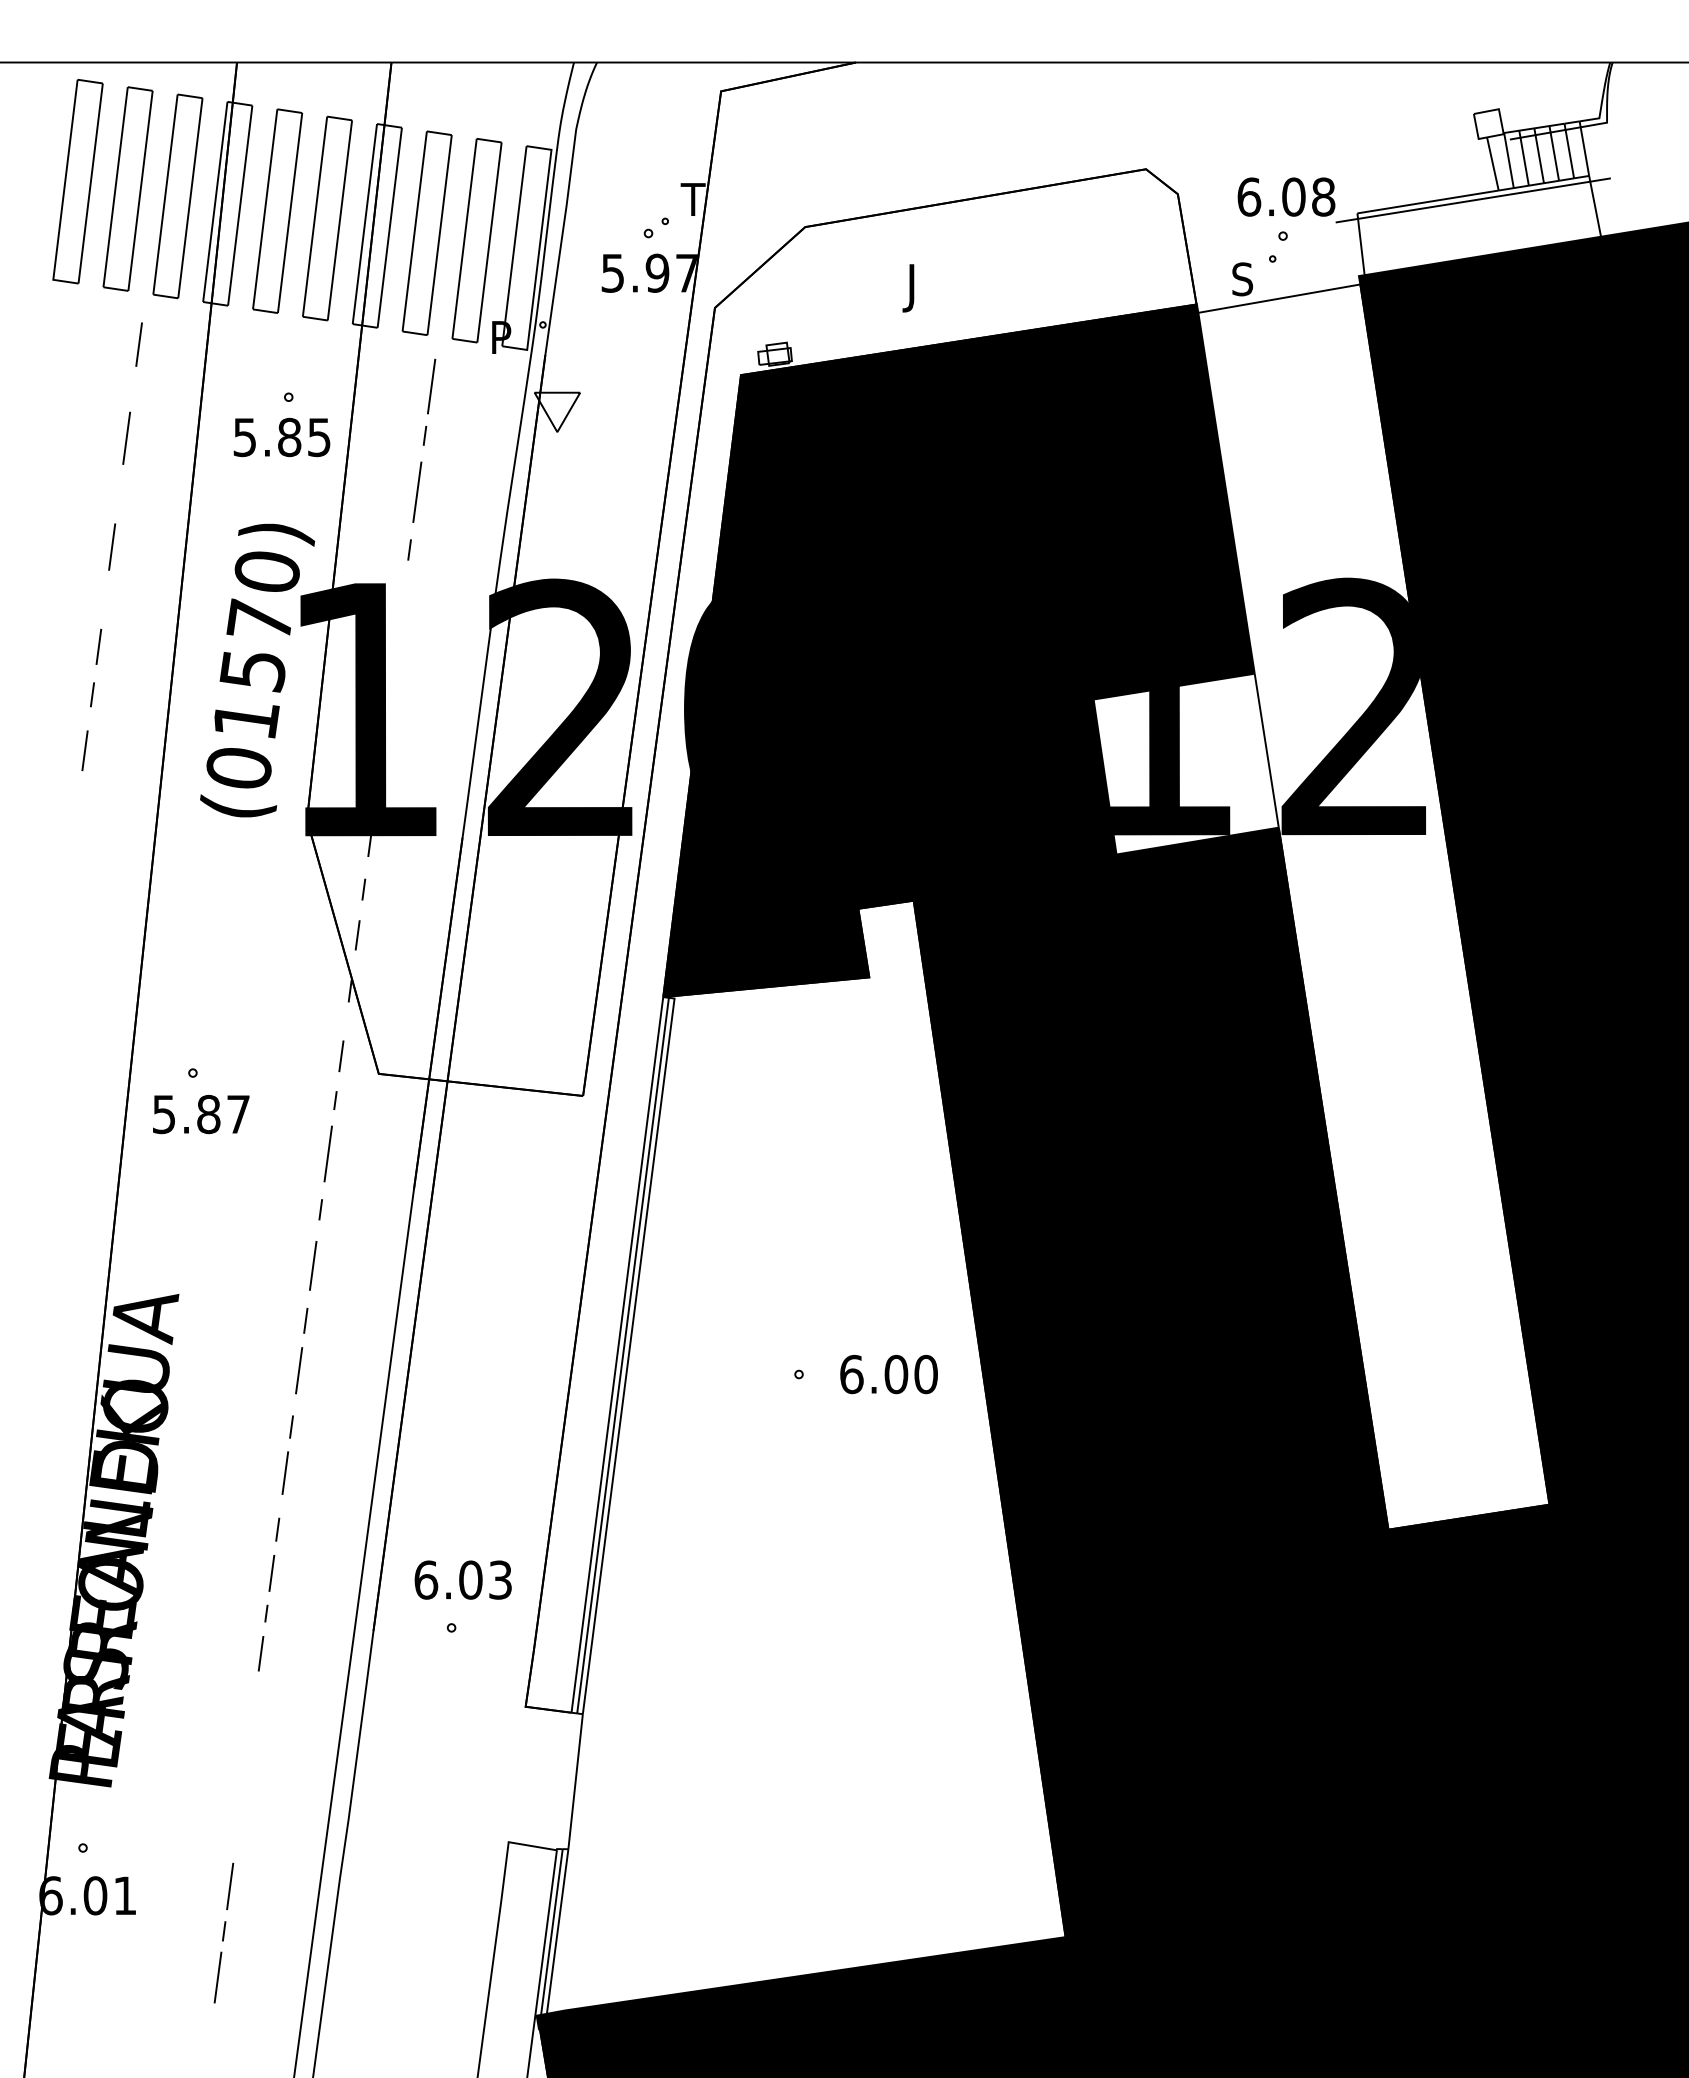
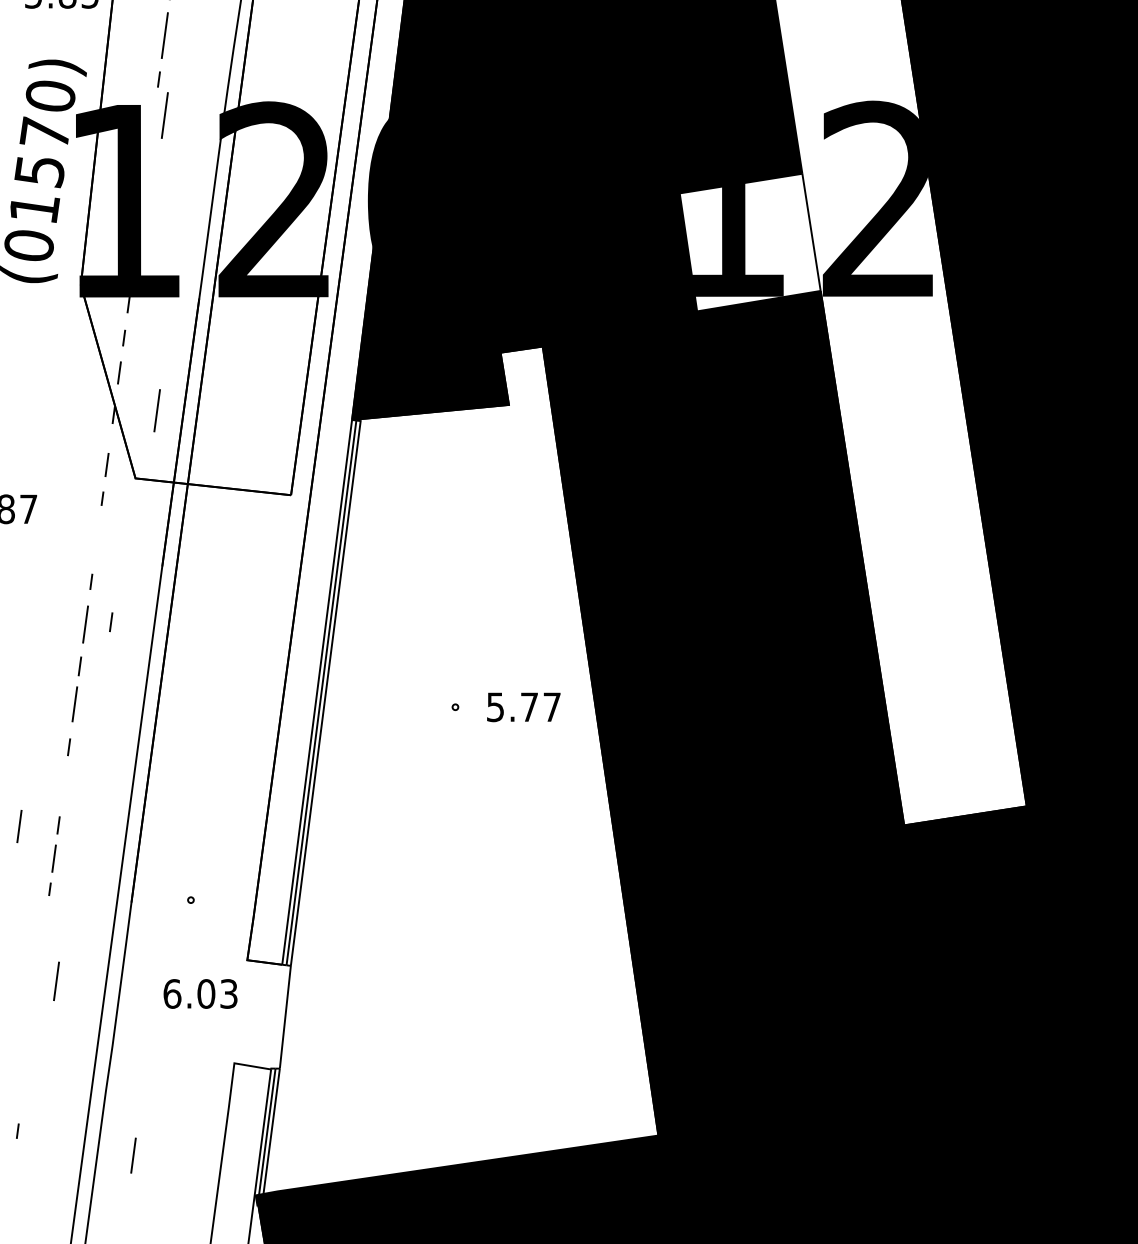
line: (417, 596) -> (164, 114), added
line: (327, 1153) -> (156, 410), moved
line: (346, 1262) -> (110, 621), added
text: (888, 1374) -> (523, 707), 6.00 -> 5.77
line: (284, 1472) -> (18, 826), moved
text: (462, 1579) -> (200, 993), moved
line: (260, 1653) -> (45, 919), removed
line: (230, 1886) -> (133, 1155), moved
line: (217, 1977) -> (56, 981), moved

